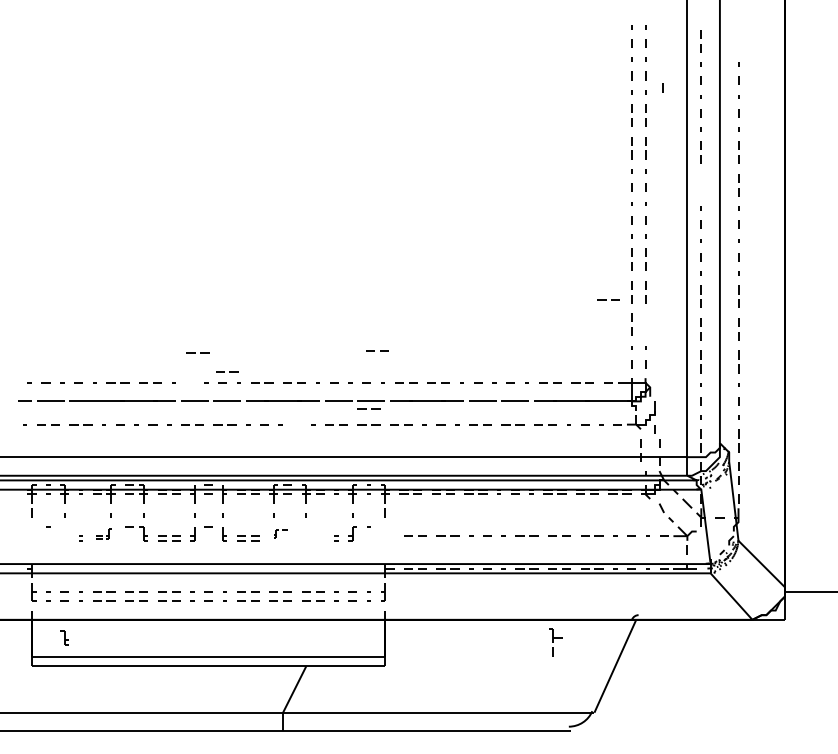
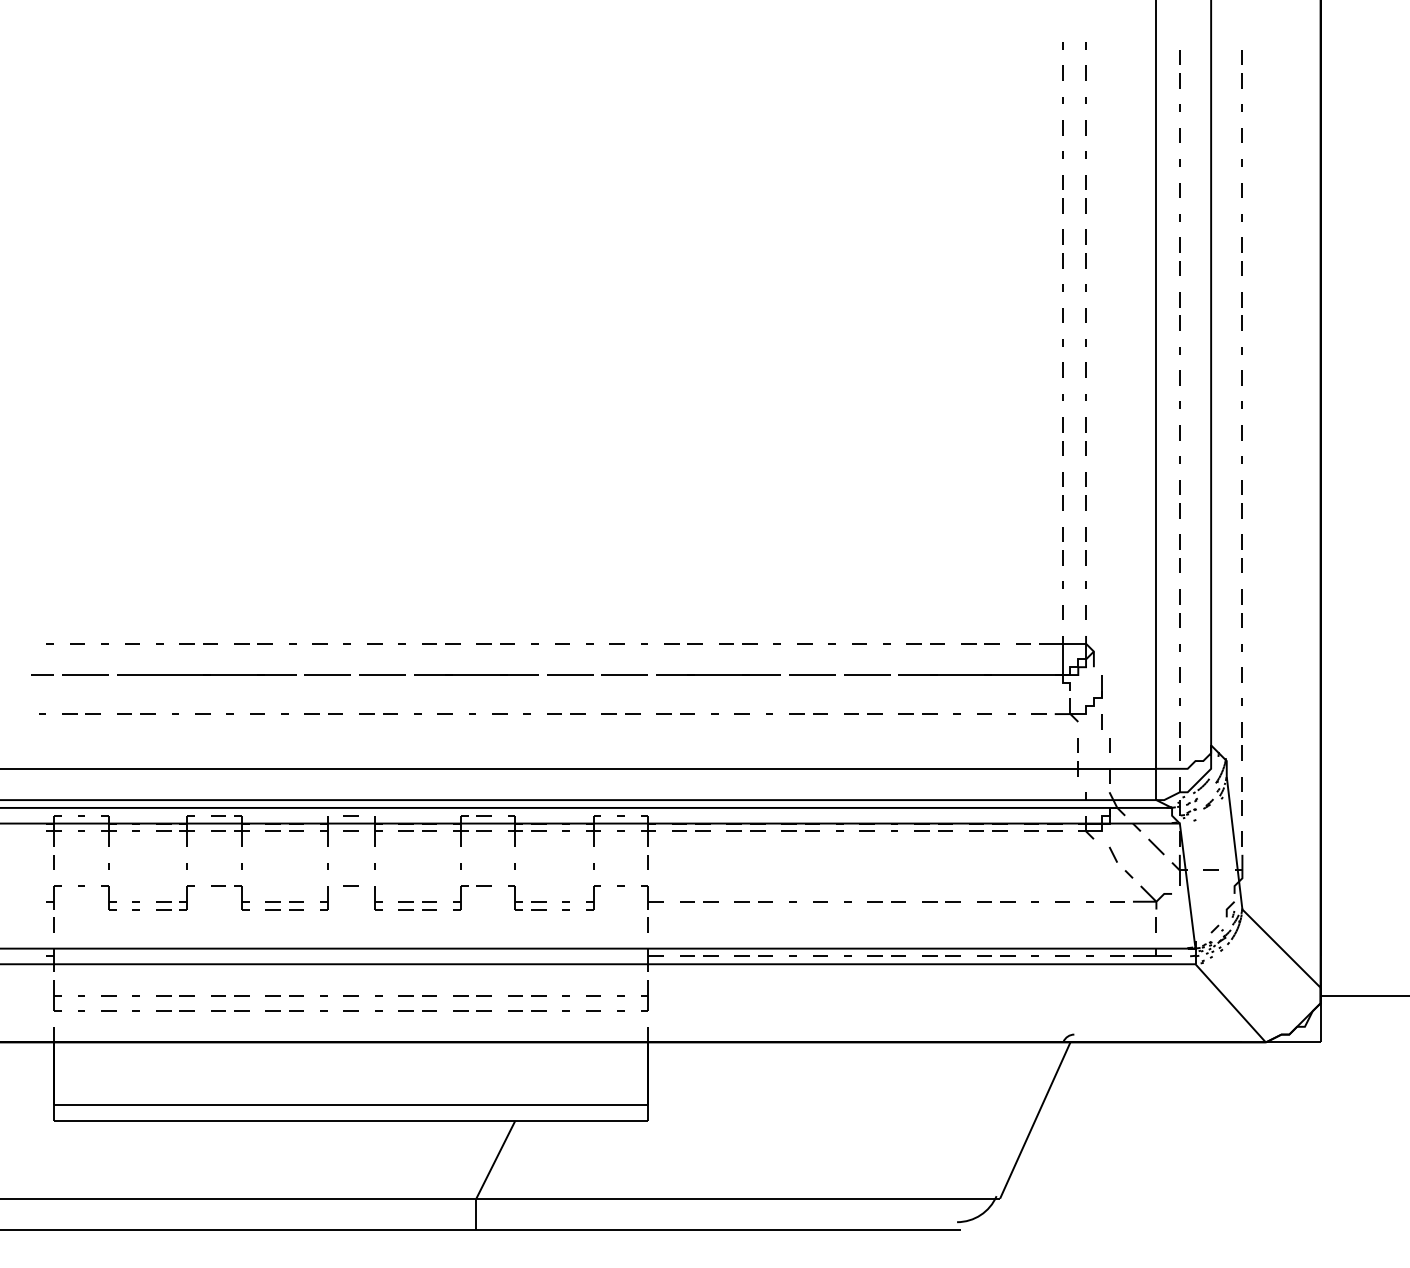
line: (738, 38) -> (1242, 64), added
line: (662, 87) -> (1114, 147), removed
line: (700, 182) -> (1178, 306), added
line: (606, 299) -> (1020, 503), removed
line: (645, 321) -> (1085, 540), added
line: (374, 350) -> (630, 589), removed
line: (195, 352) -> (329, 592), removed
line: (229, 371) -> (386, 624), removed
line: (189, 382) -> (318, 643), added
line: (366, 408) -> (616, 686), removed
line: (296, 424) -> (498, 713), added
part: (104, 533) -> (176, 897), size x1.43
part: (280, 533) -> (472, 897), size x1.67
part: (313, 533) -> (527, 897), added
part: (31, 540) -> (53, 909), added
part: (64, 637) -> (108, 897), moved
part: (555, 642) -> (652, 909), moved

